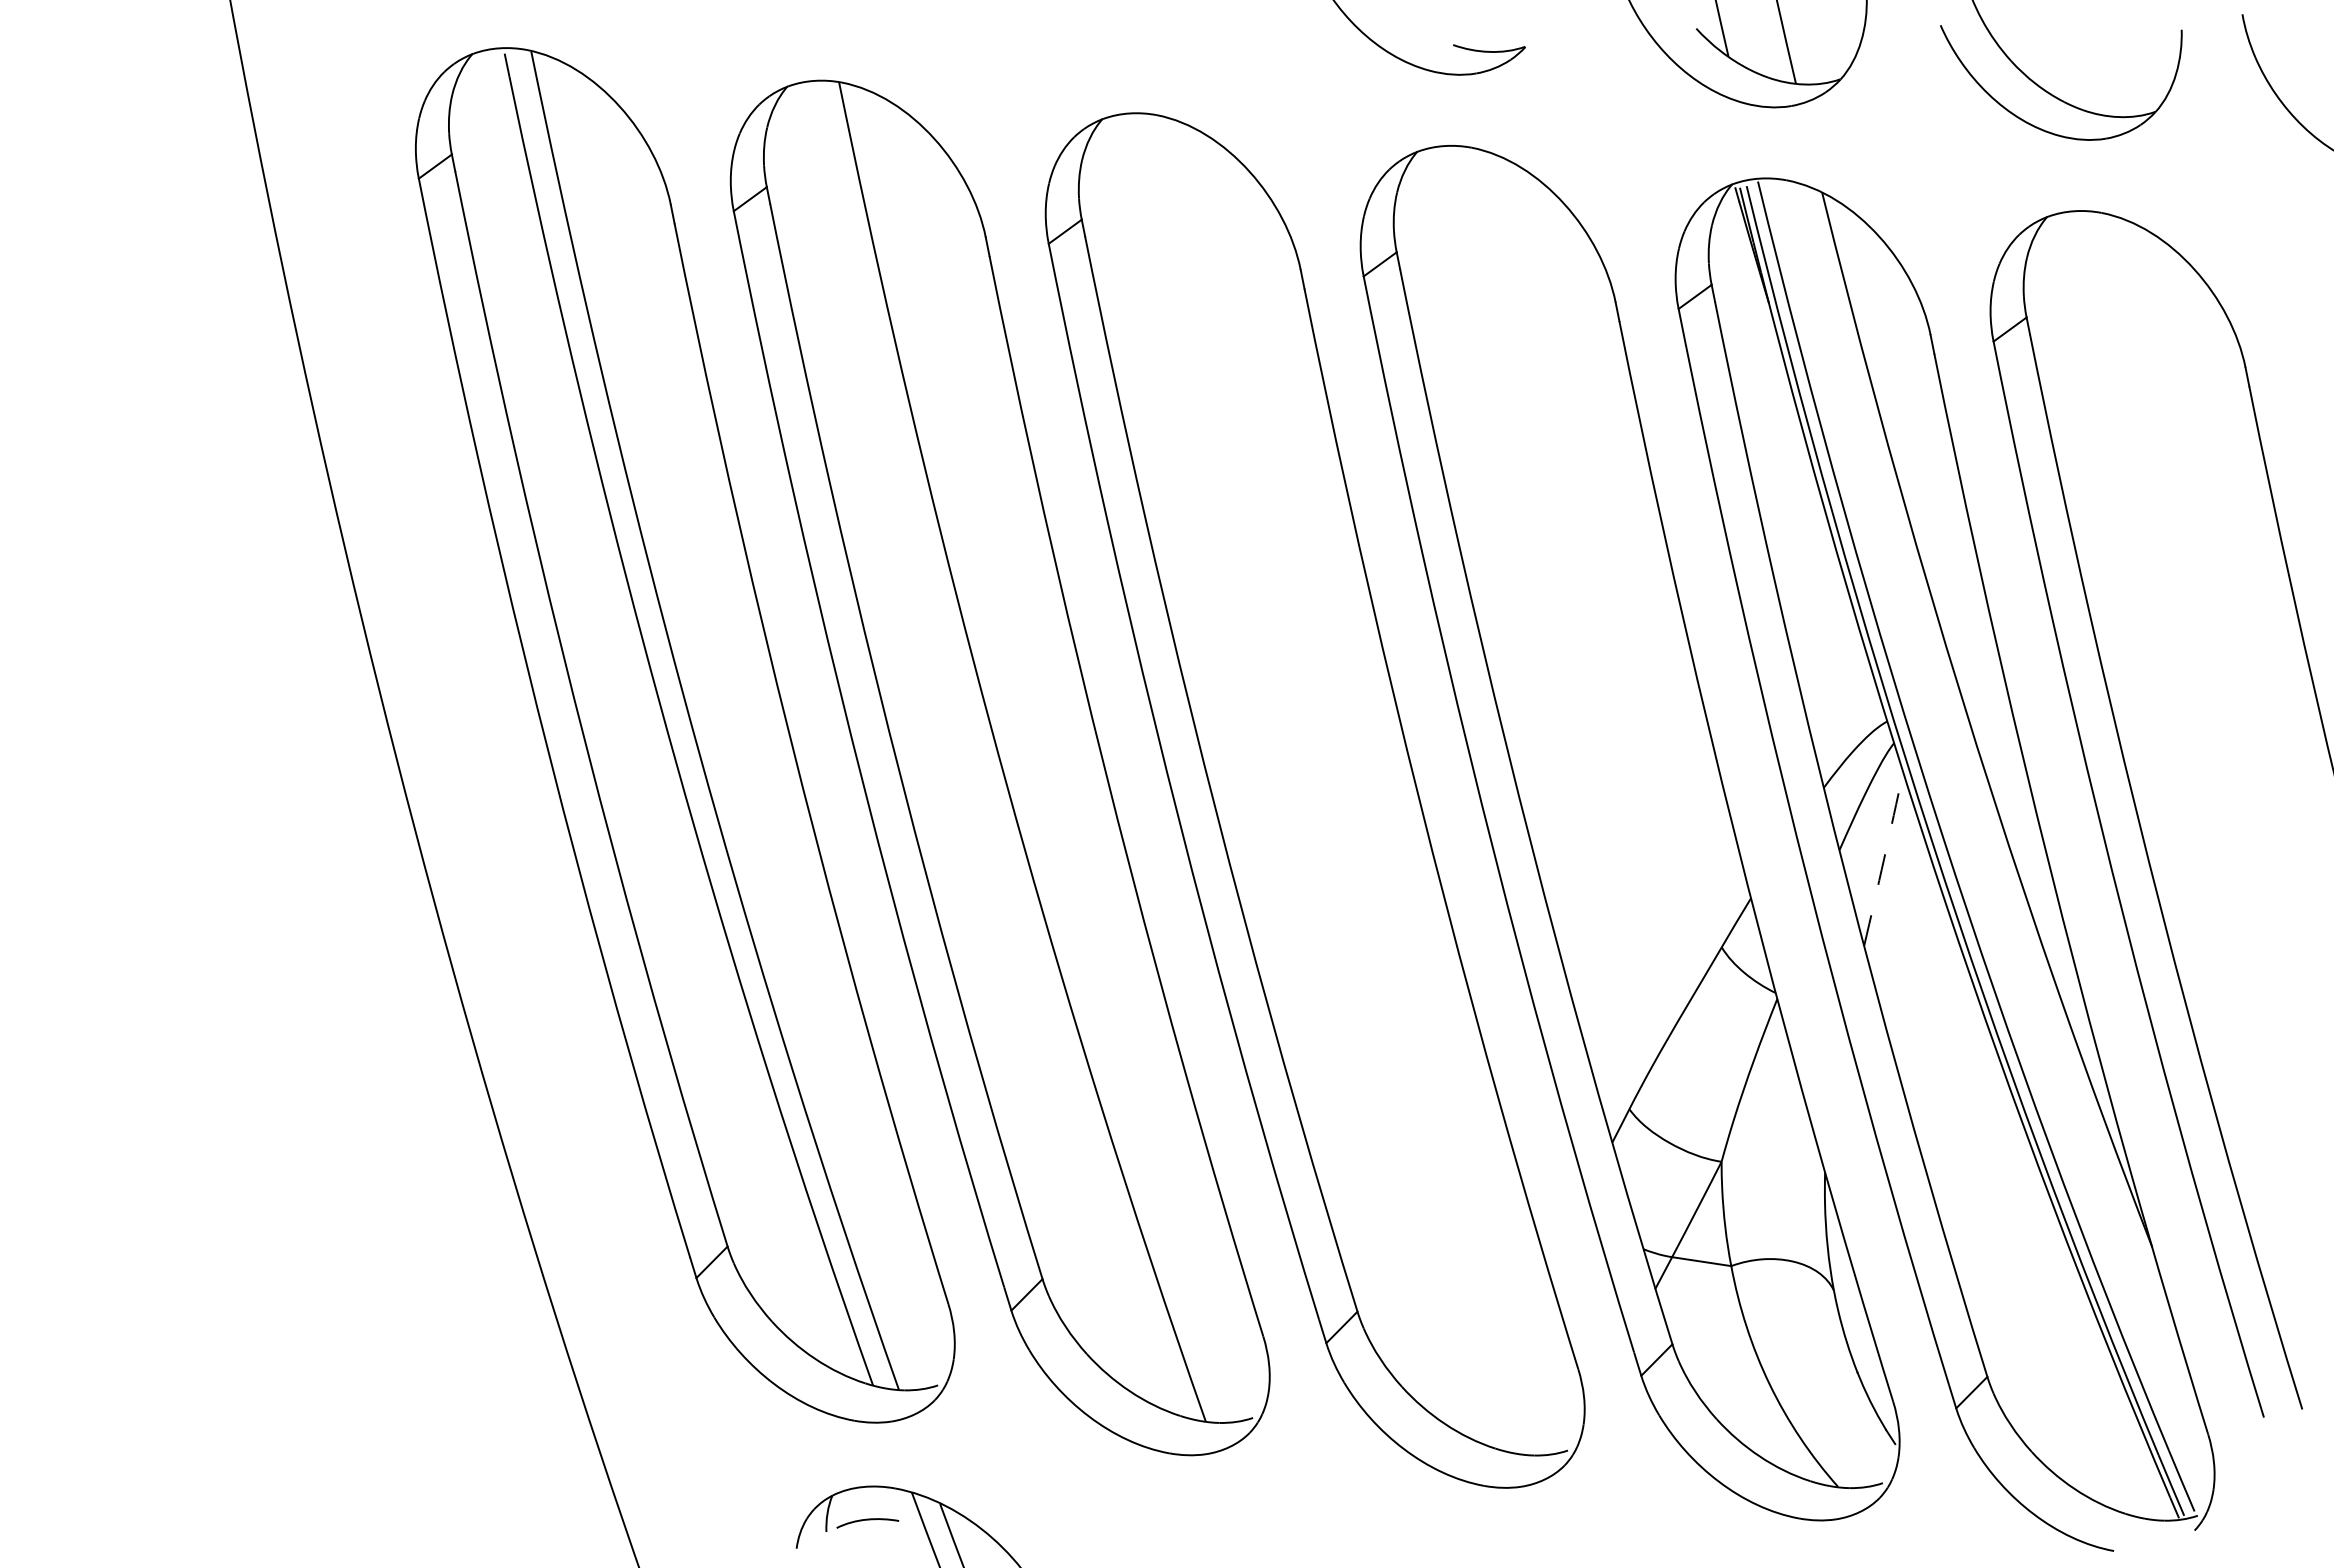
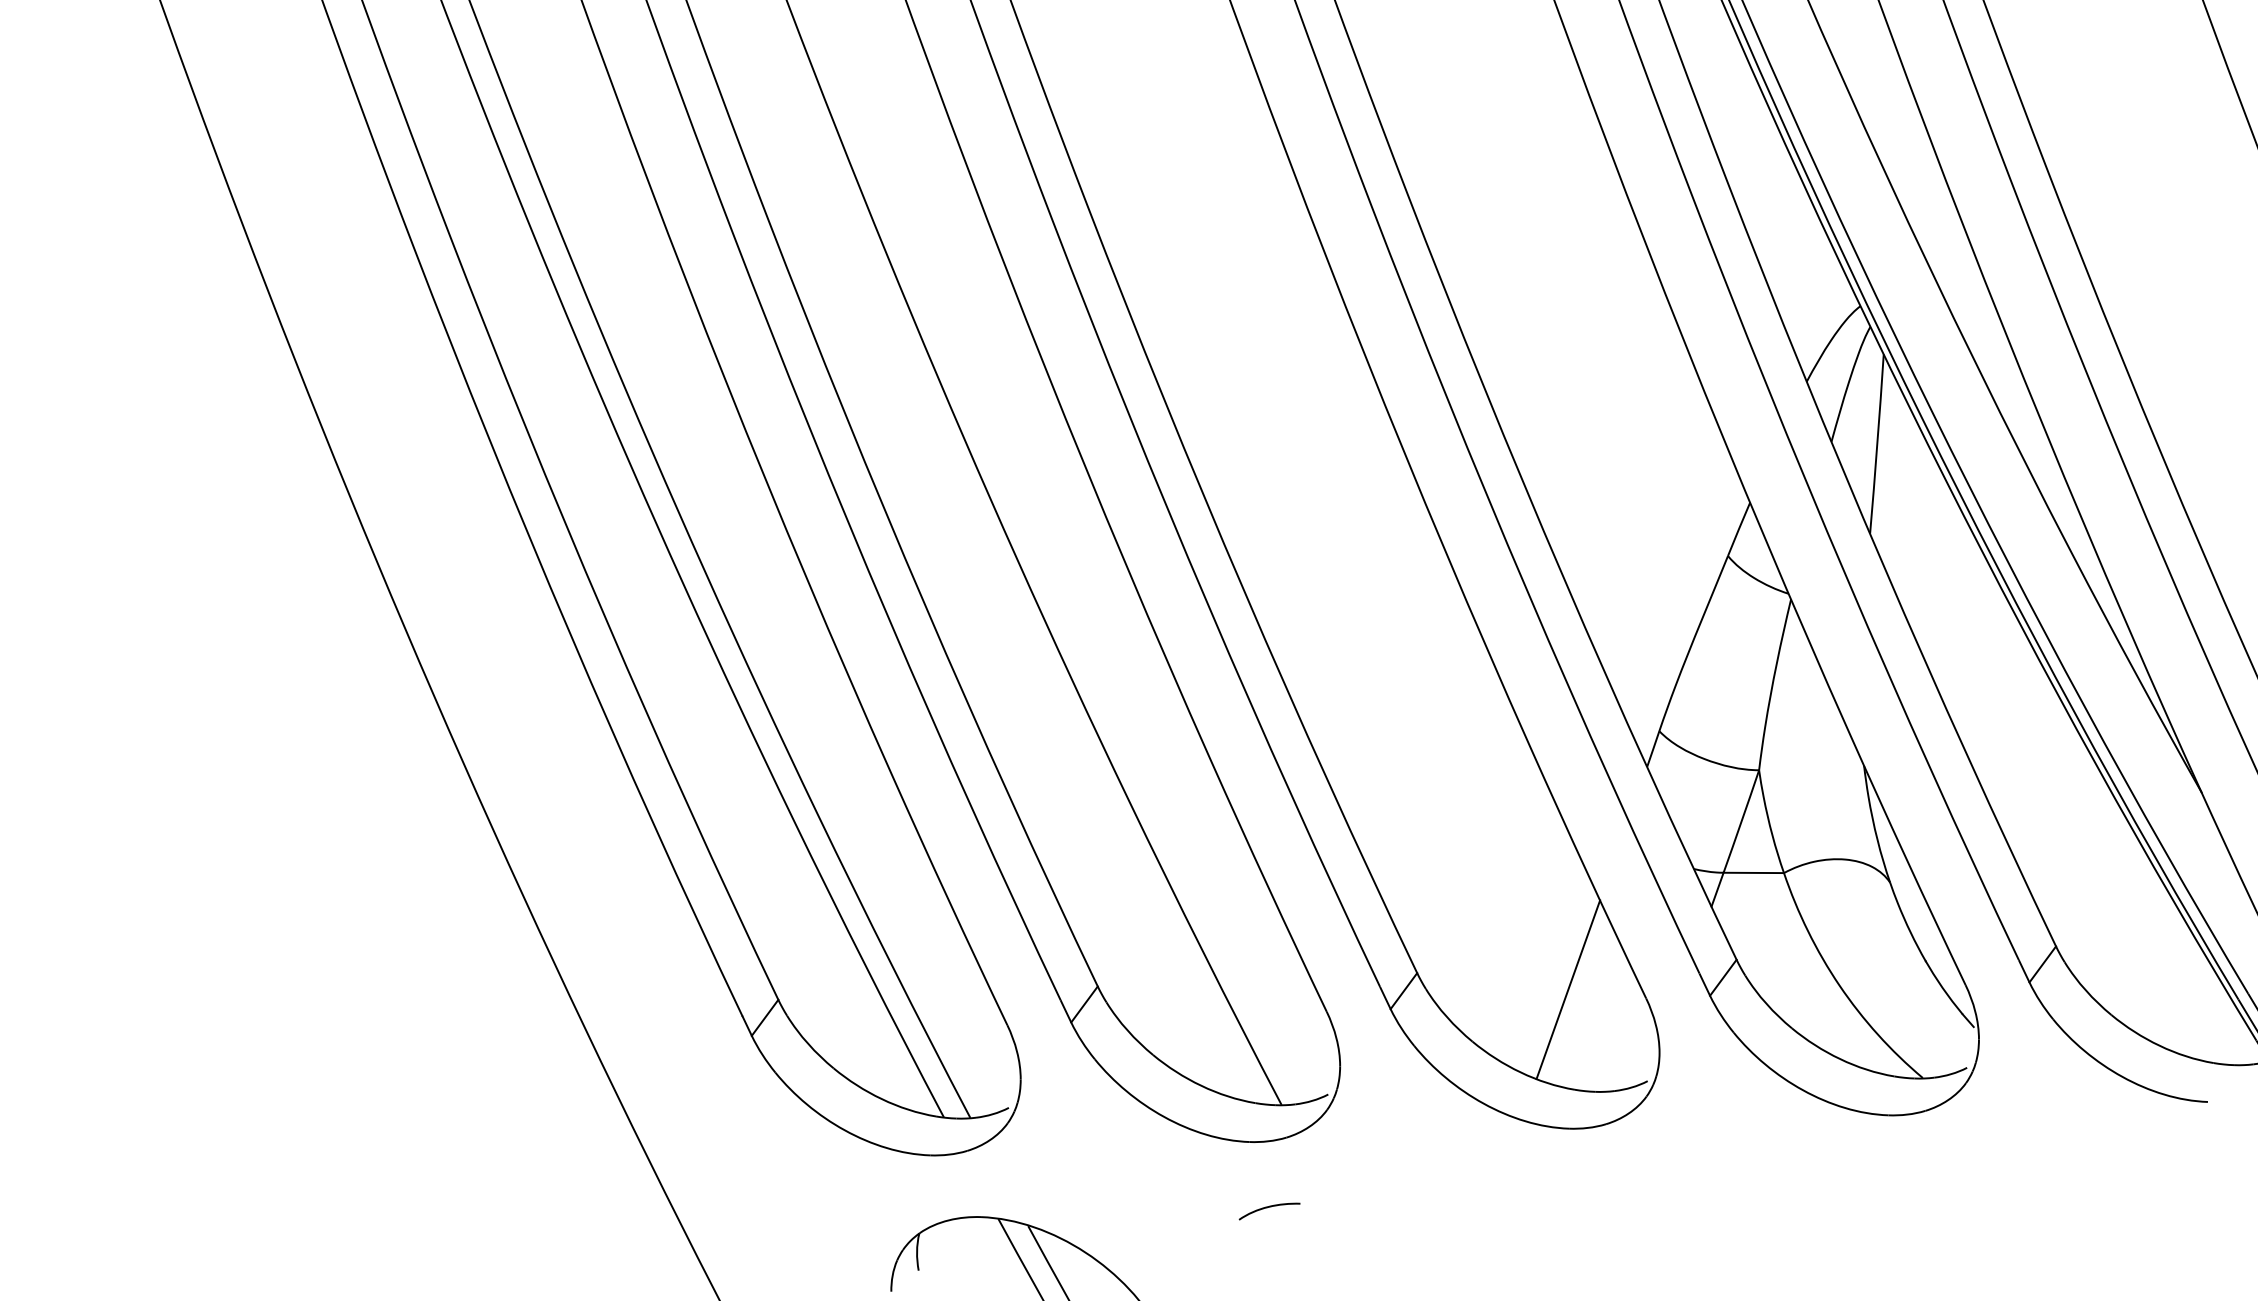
arc: (1884, 858) -> (1877, 443), dashed -> solid
line: (1503, 1349) -> (1568, 989), added
curve: (867, 1520) -> (1268, 1207), moved

